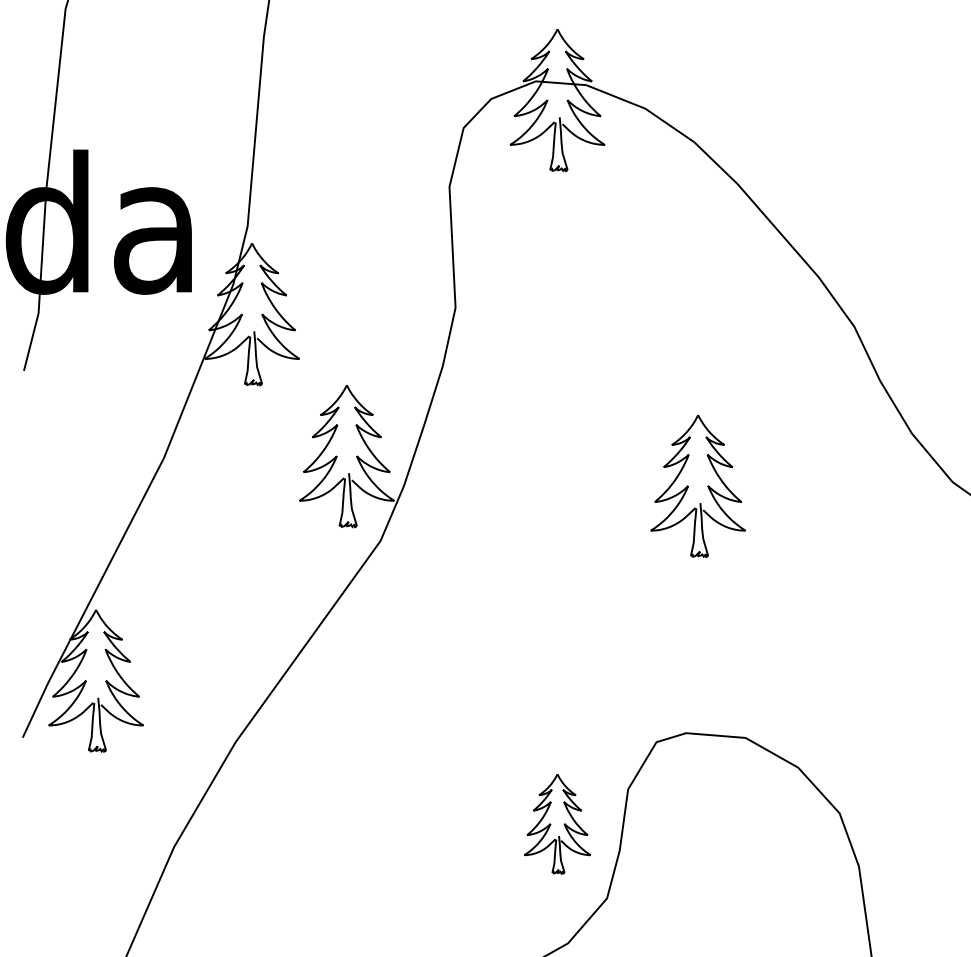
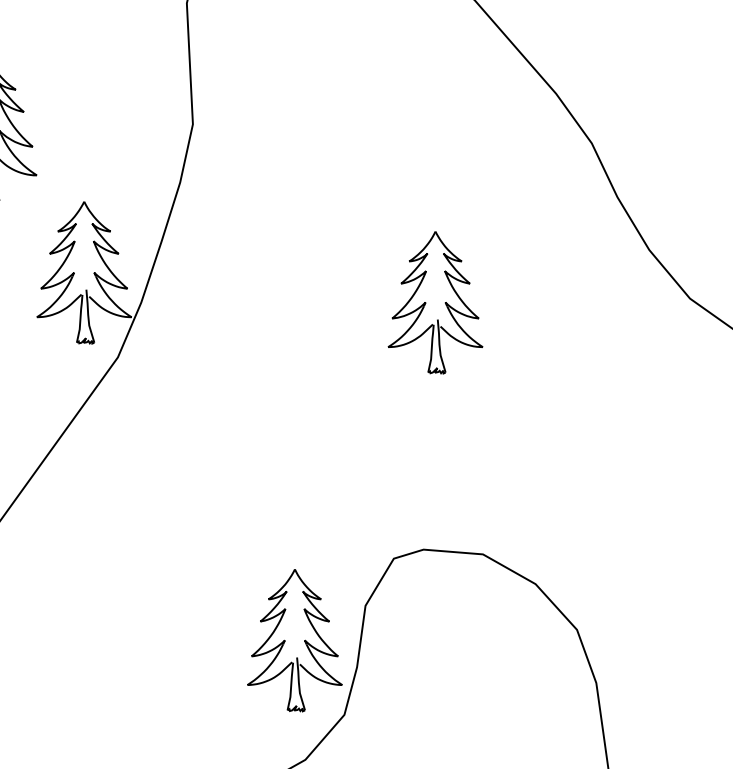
part: (557, 823) -> (294, 639), size x1.43

